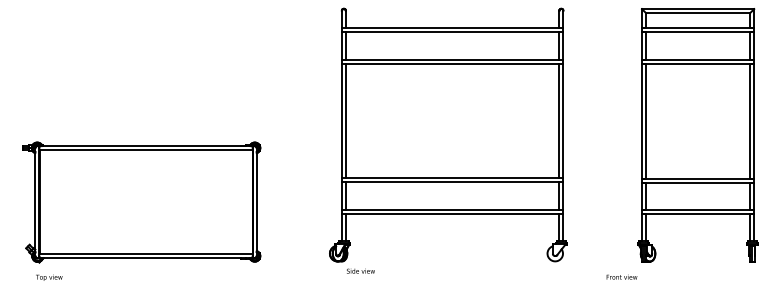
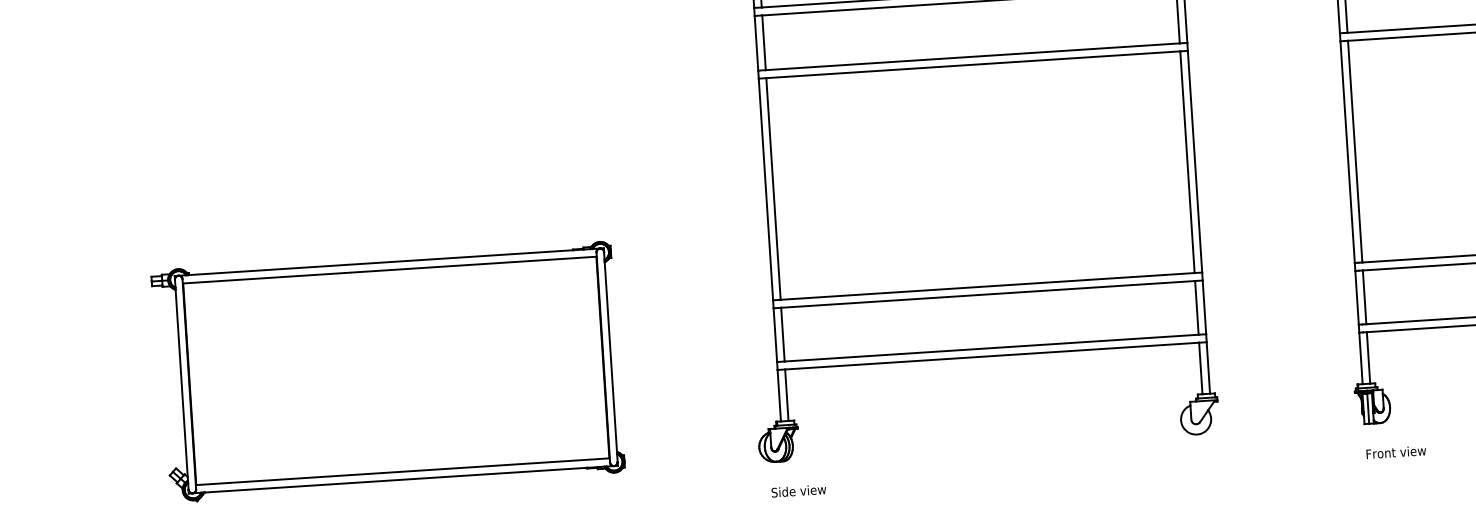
text: (360, 270) -> (798, 489), moved
text: (621, 276) -> (1395, 451), moved

